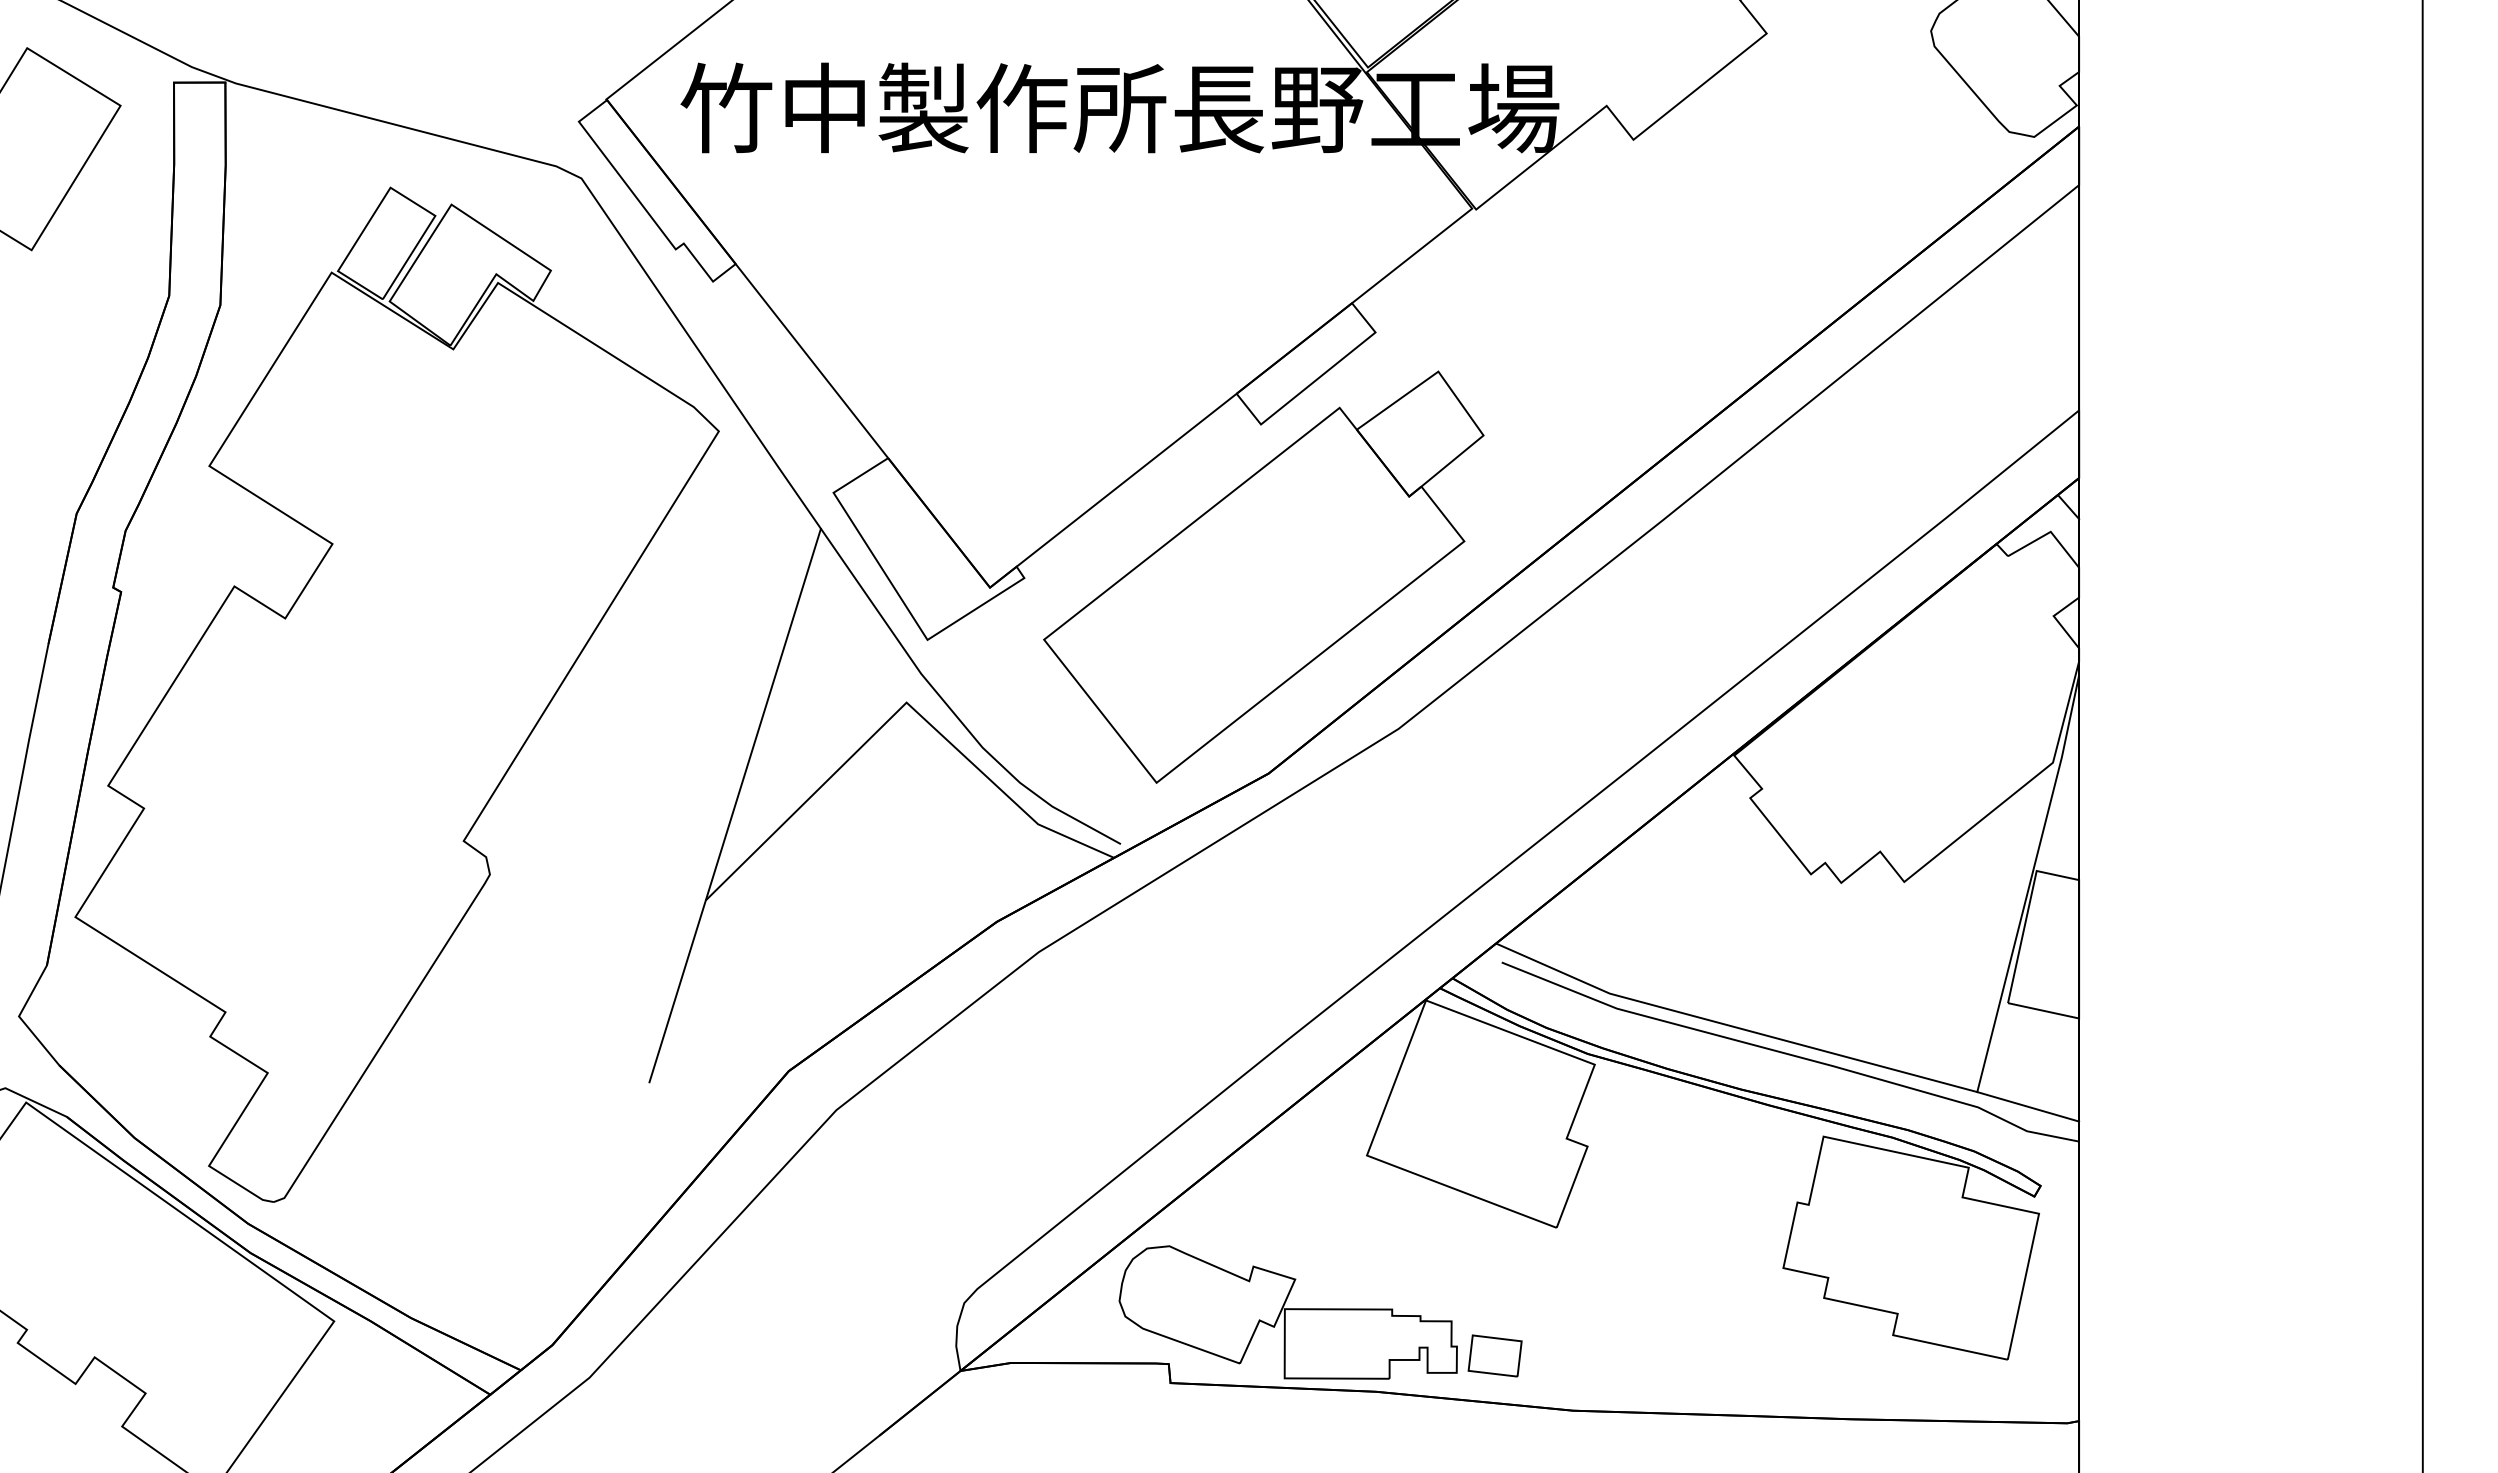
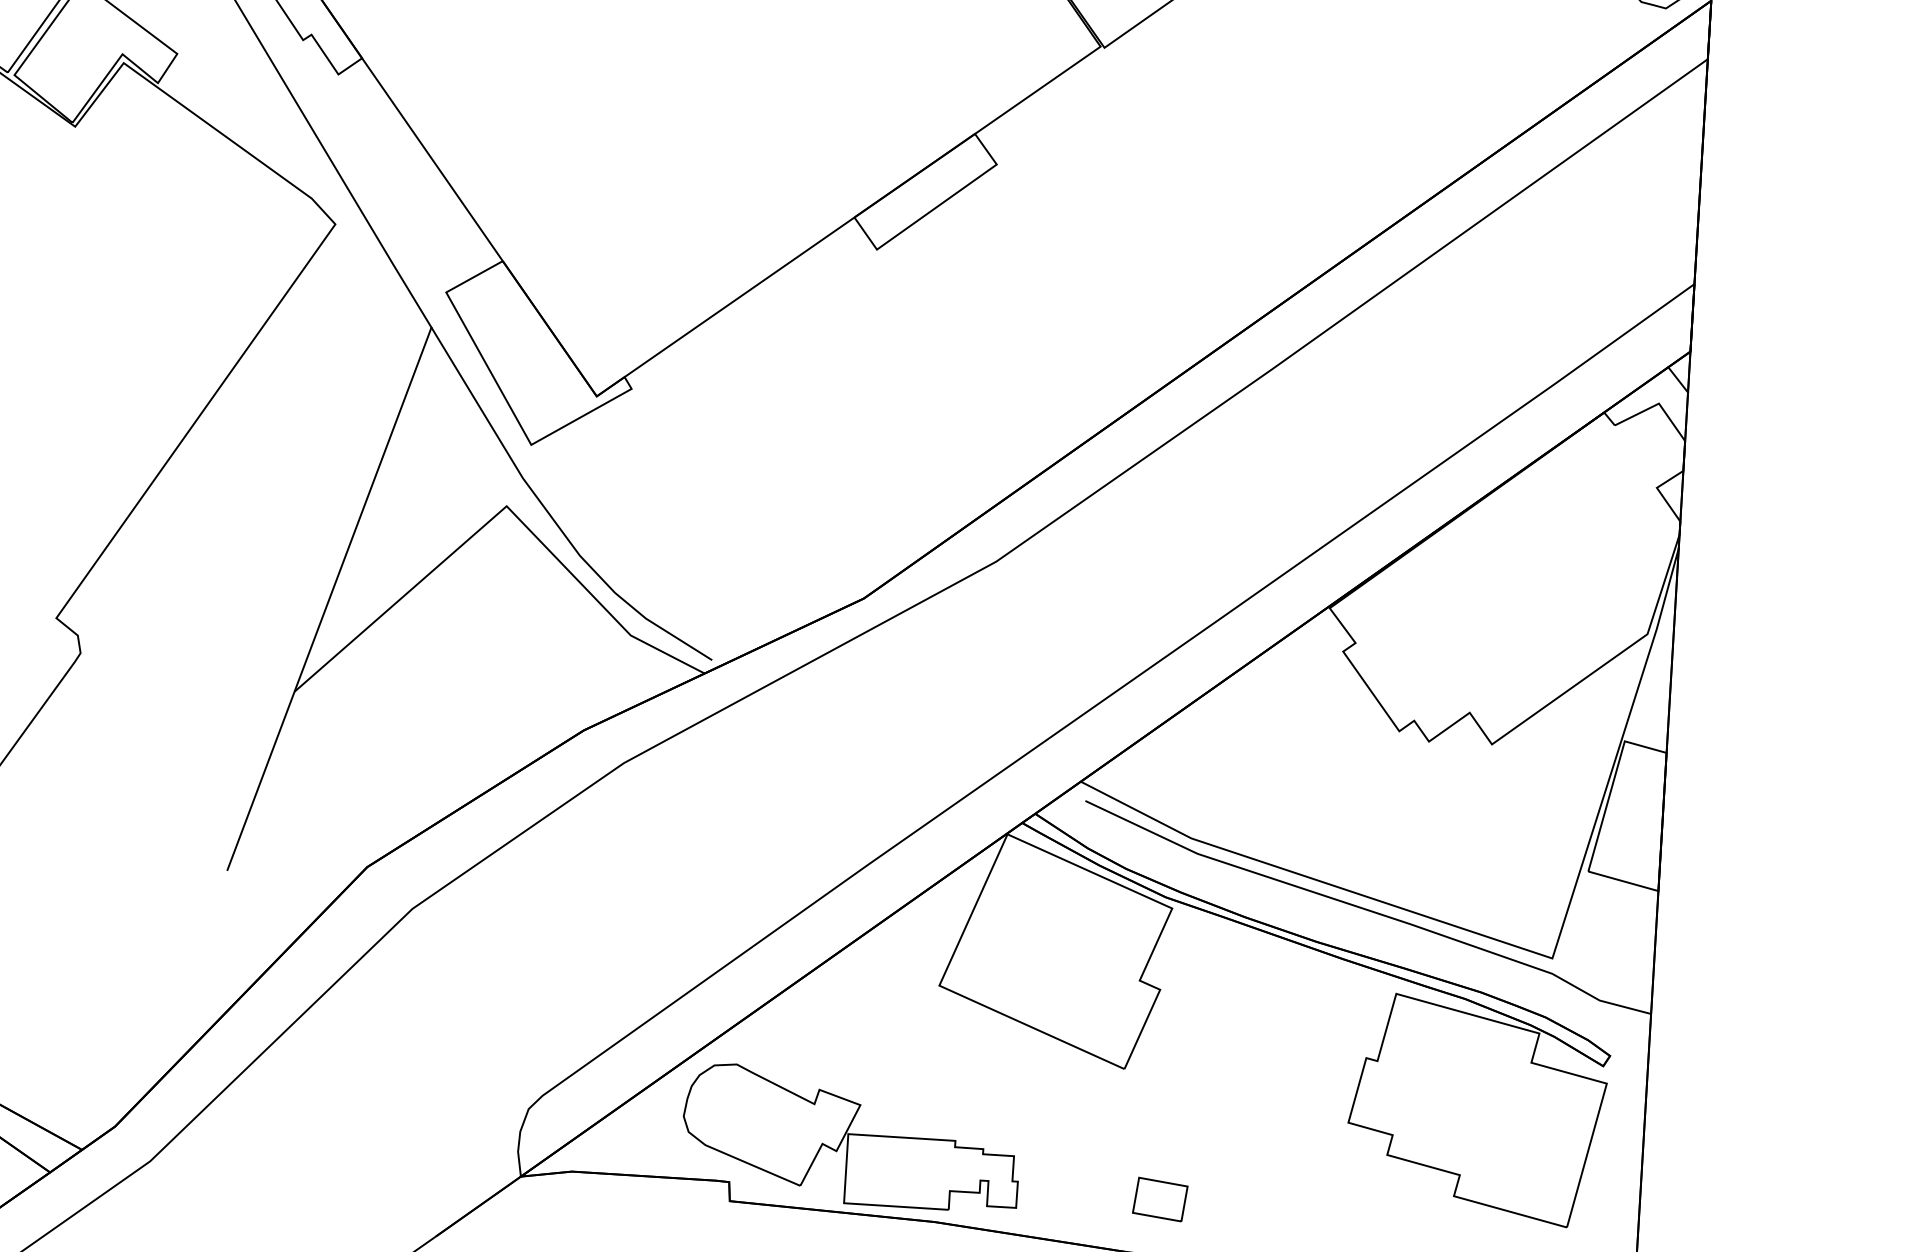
part: (1263, 576) -> (870, 401), removed
line: (2028, 1106) -> (1602, 975), removed
part: (1494, 1355) -> (1159, 1199), moved

